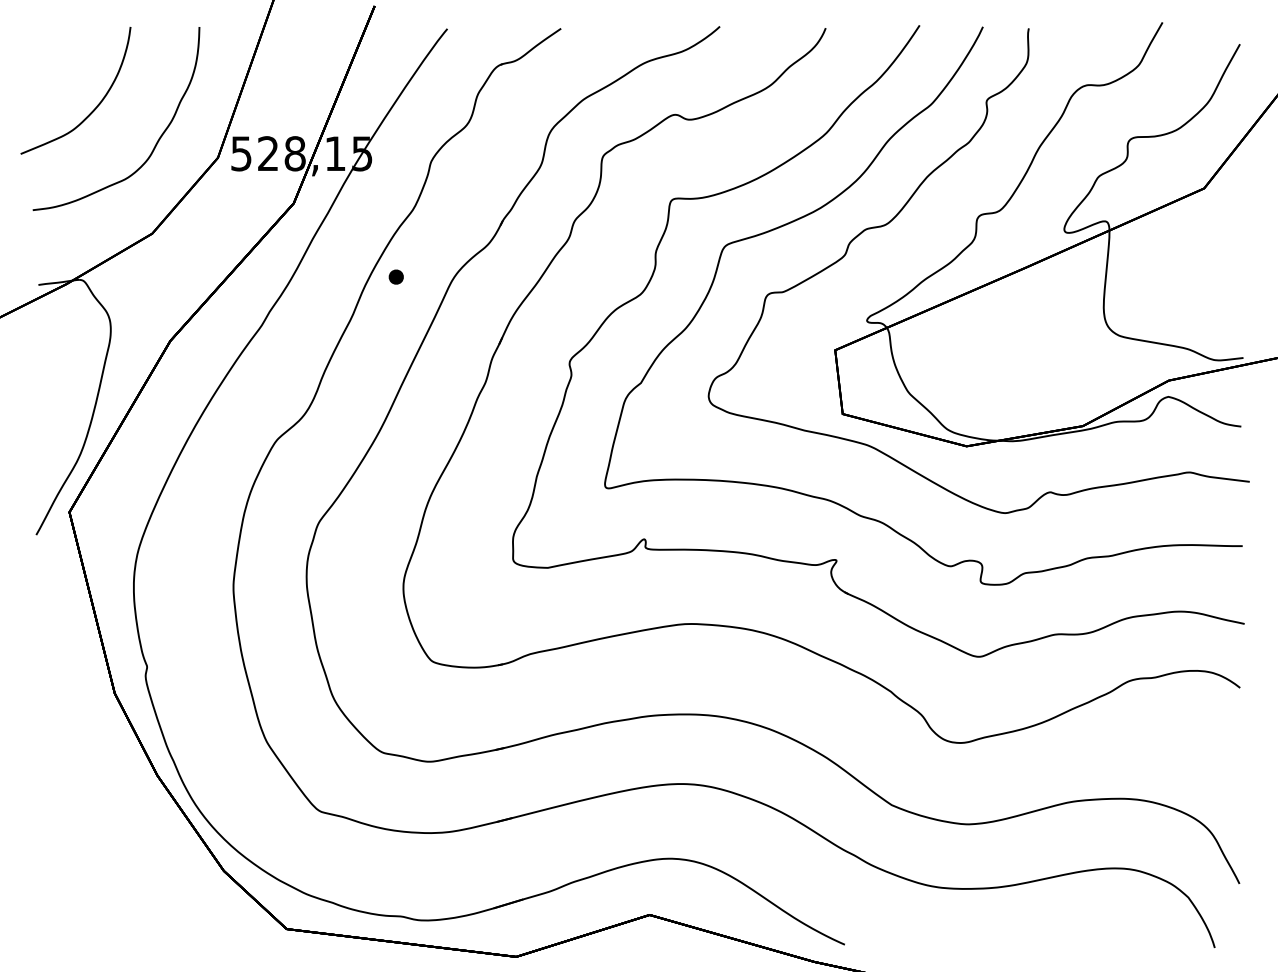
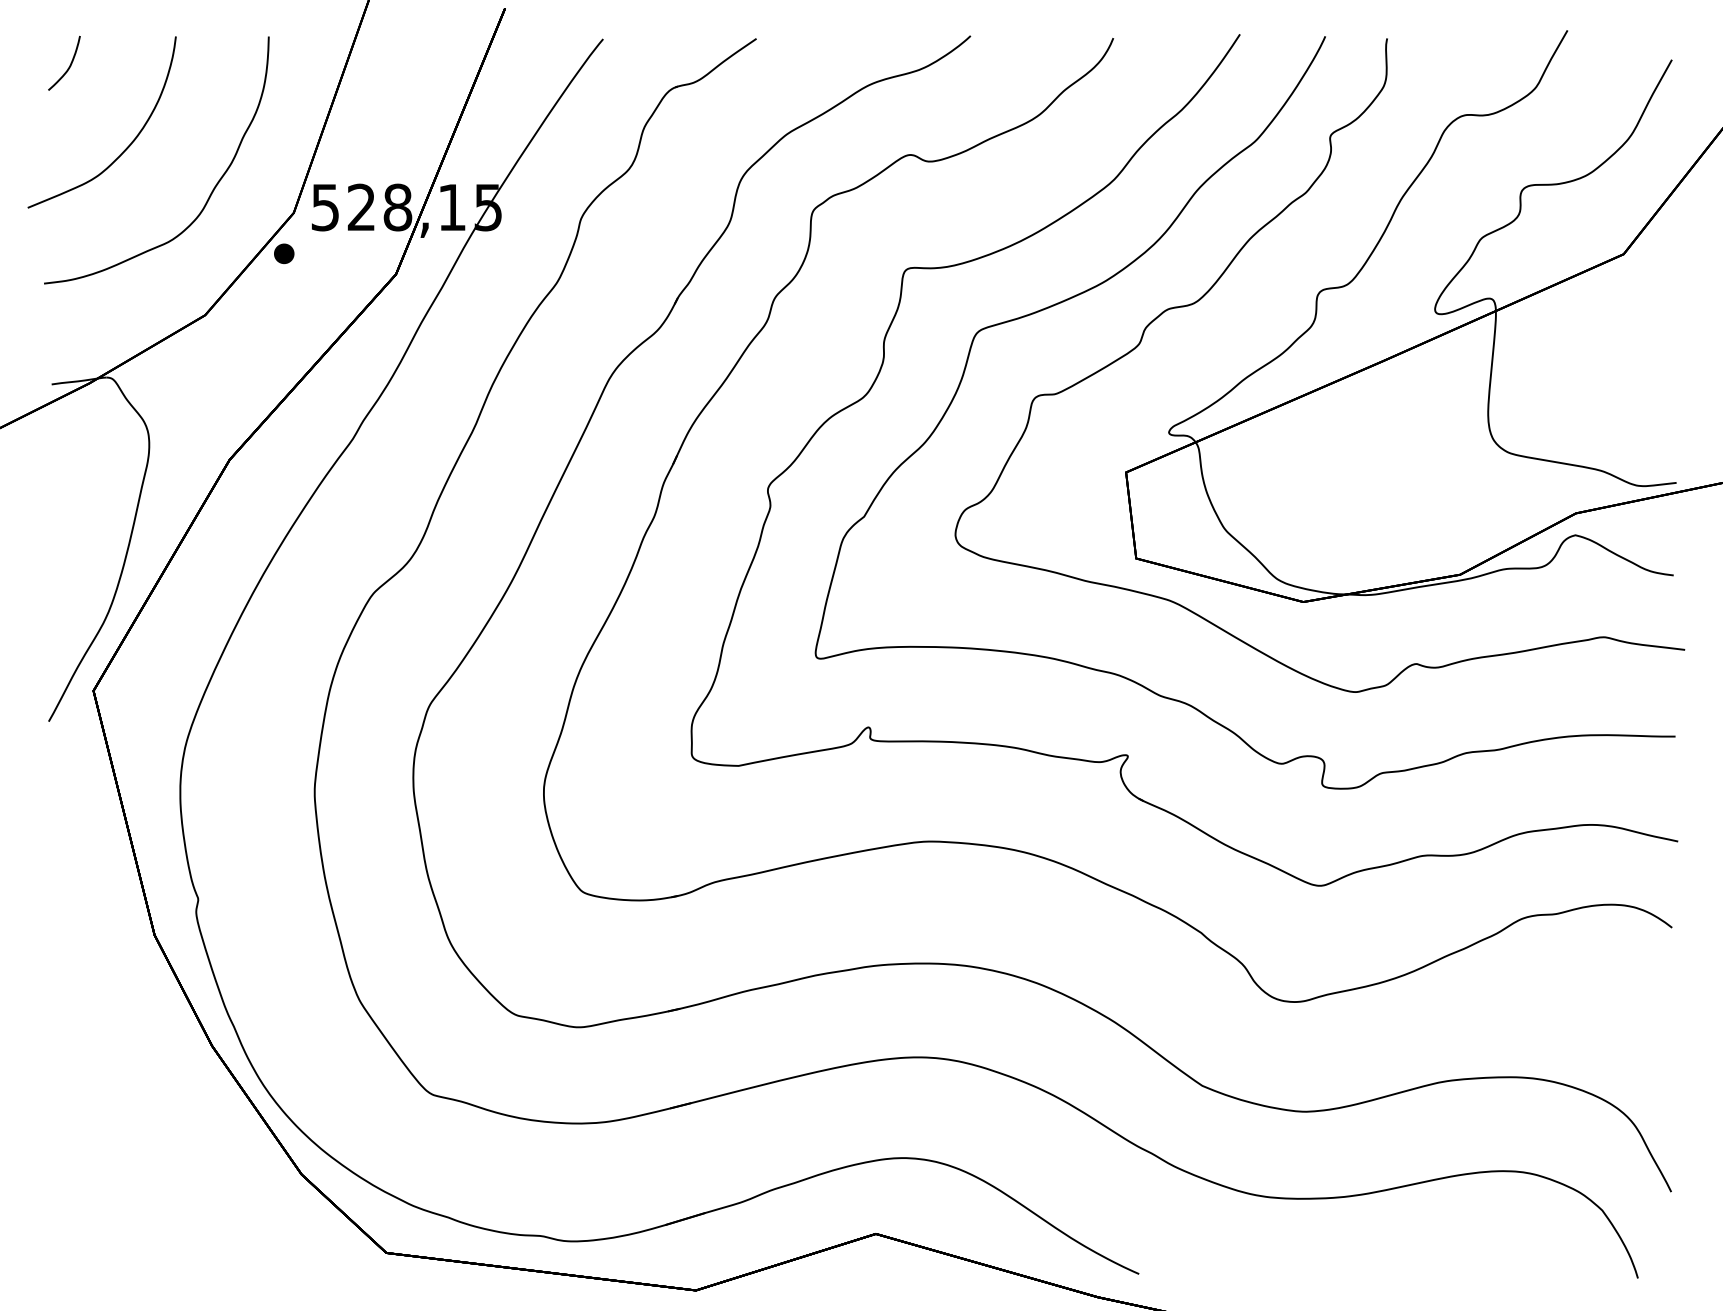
curve: (51, 48) -> (69, 65), added
part: (396, 276) -> (284, 253), moved

